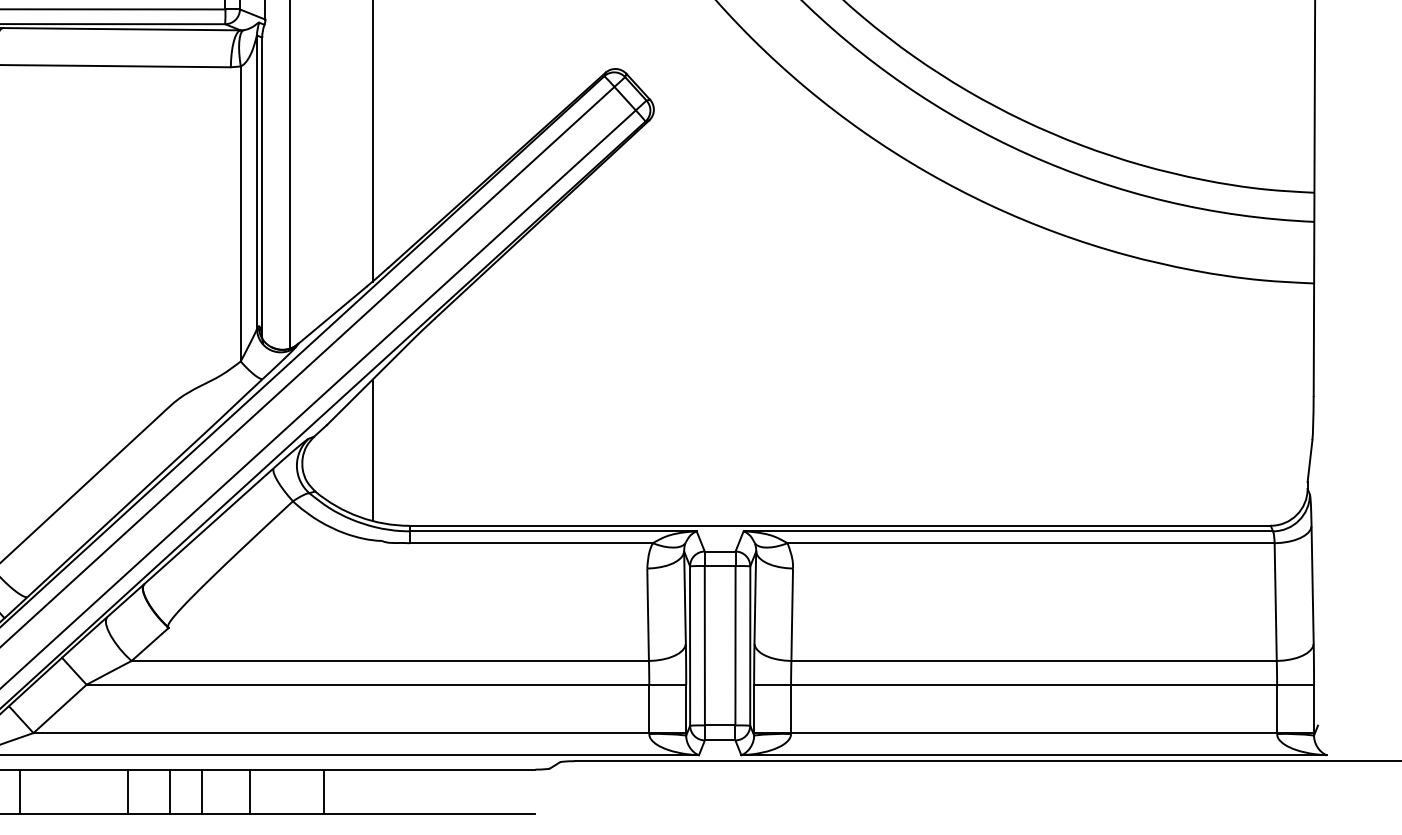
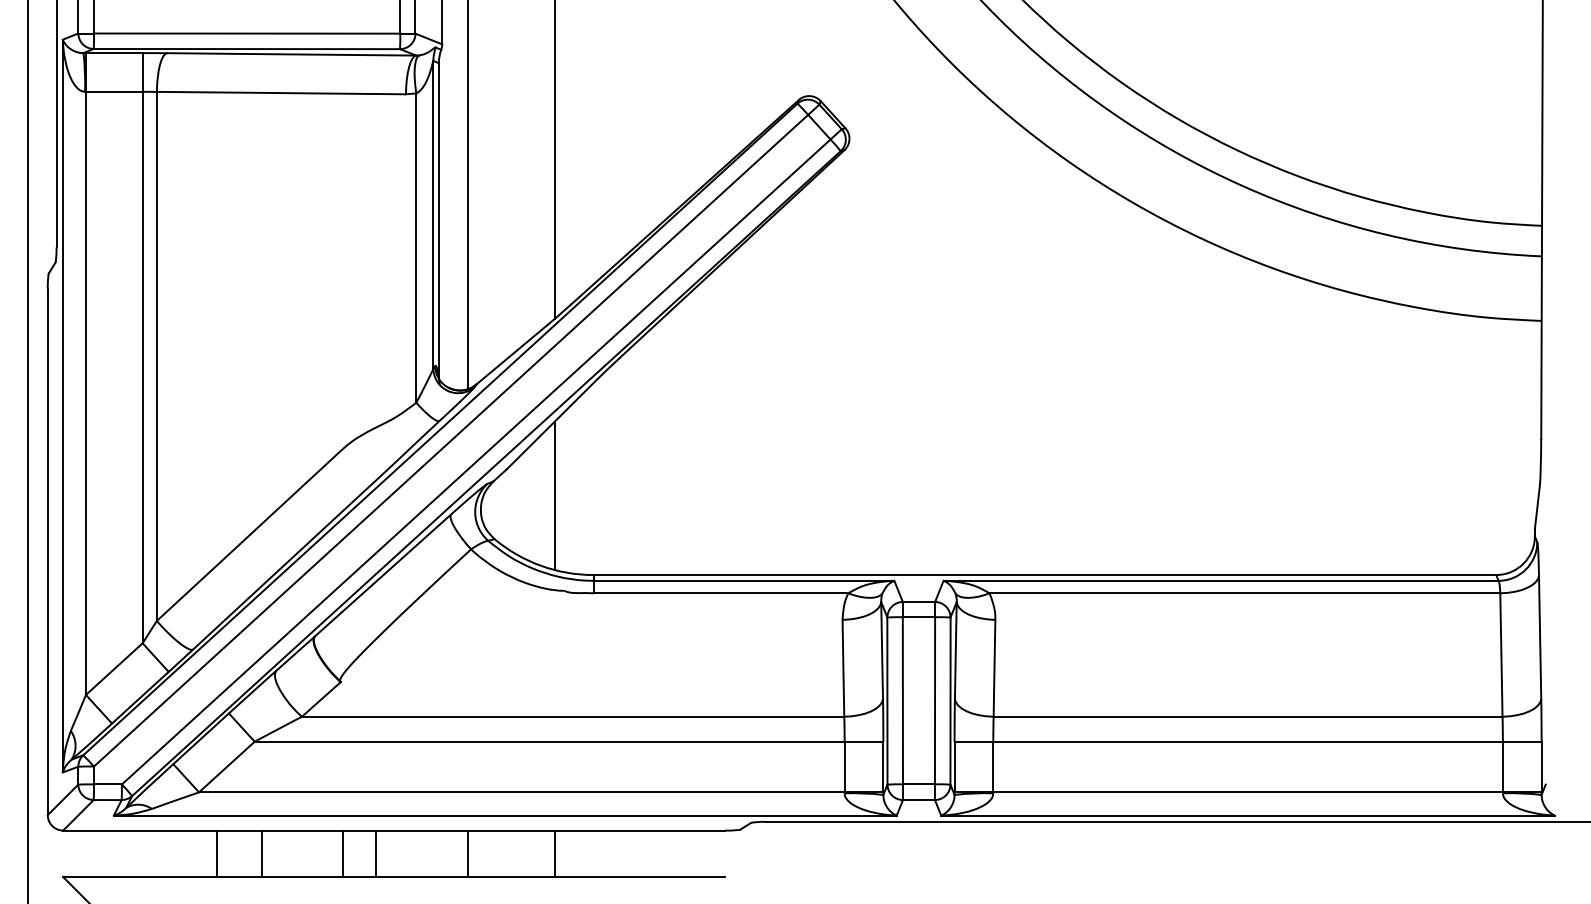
line: (20, 791) -> (217, 853), moved
line: (127, 791) -> (261, 853), moved
line: (250, 791) -> (467, 853), moved
line: (323, 791) -> (554, 853), moved

